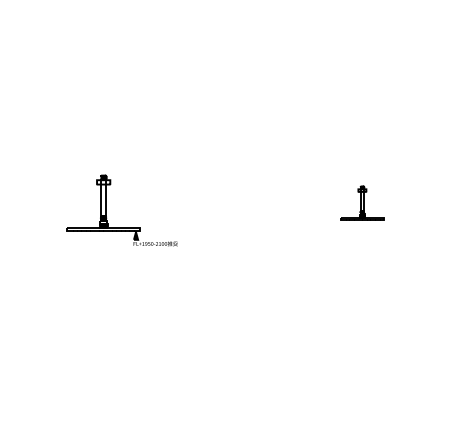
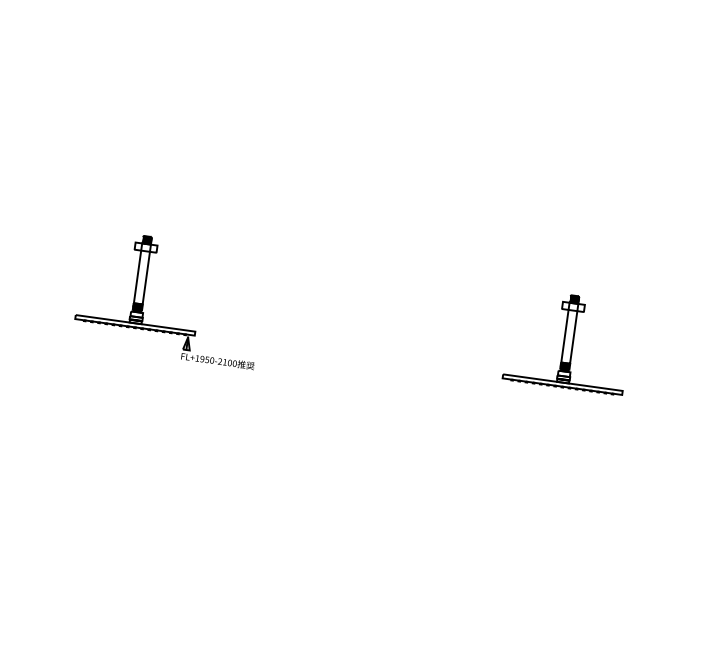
part: (362, 202) -> (569, 340), size x1.67

